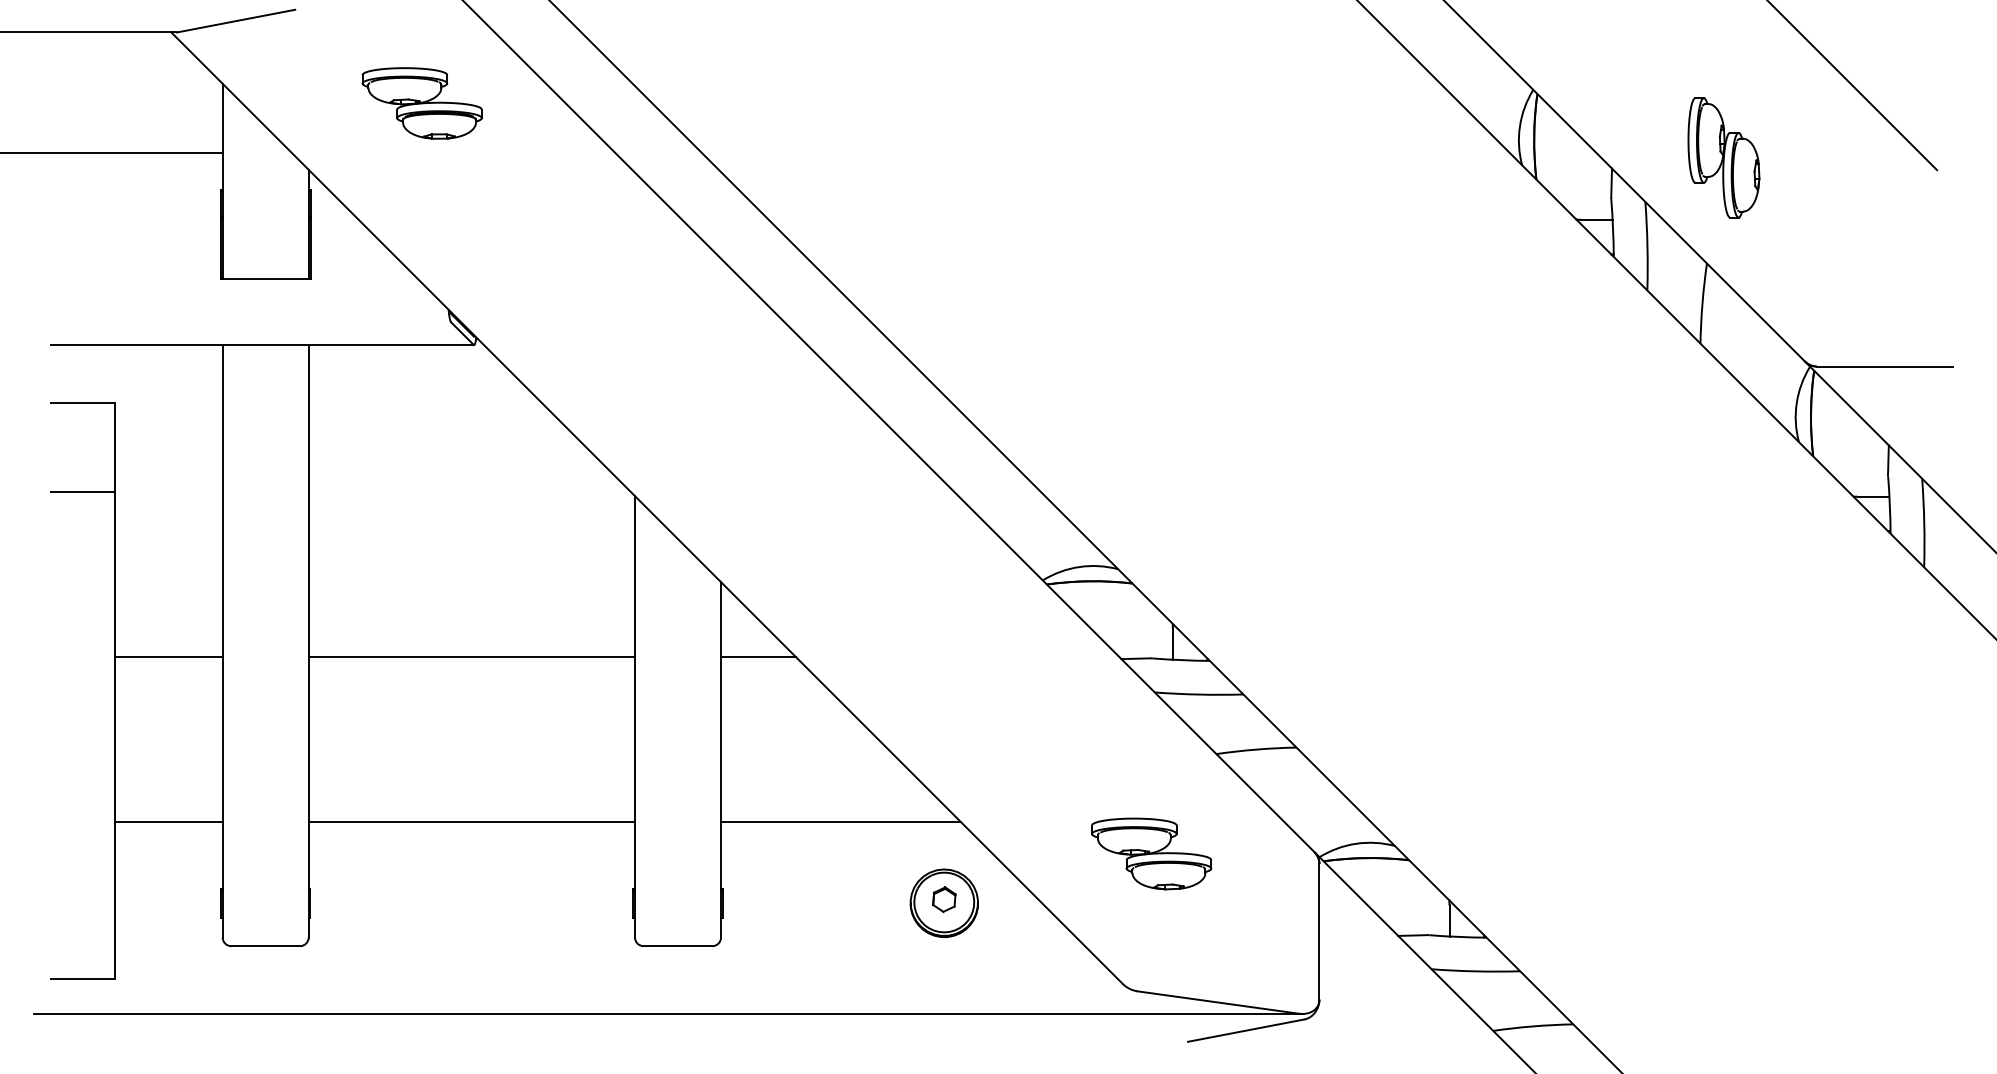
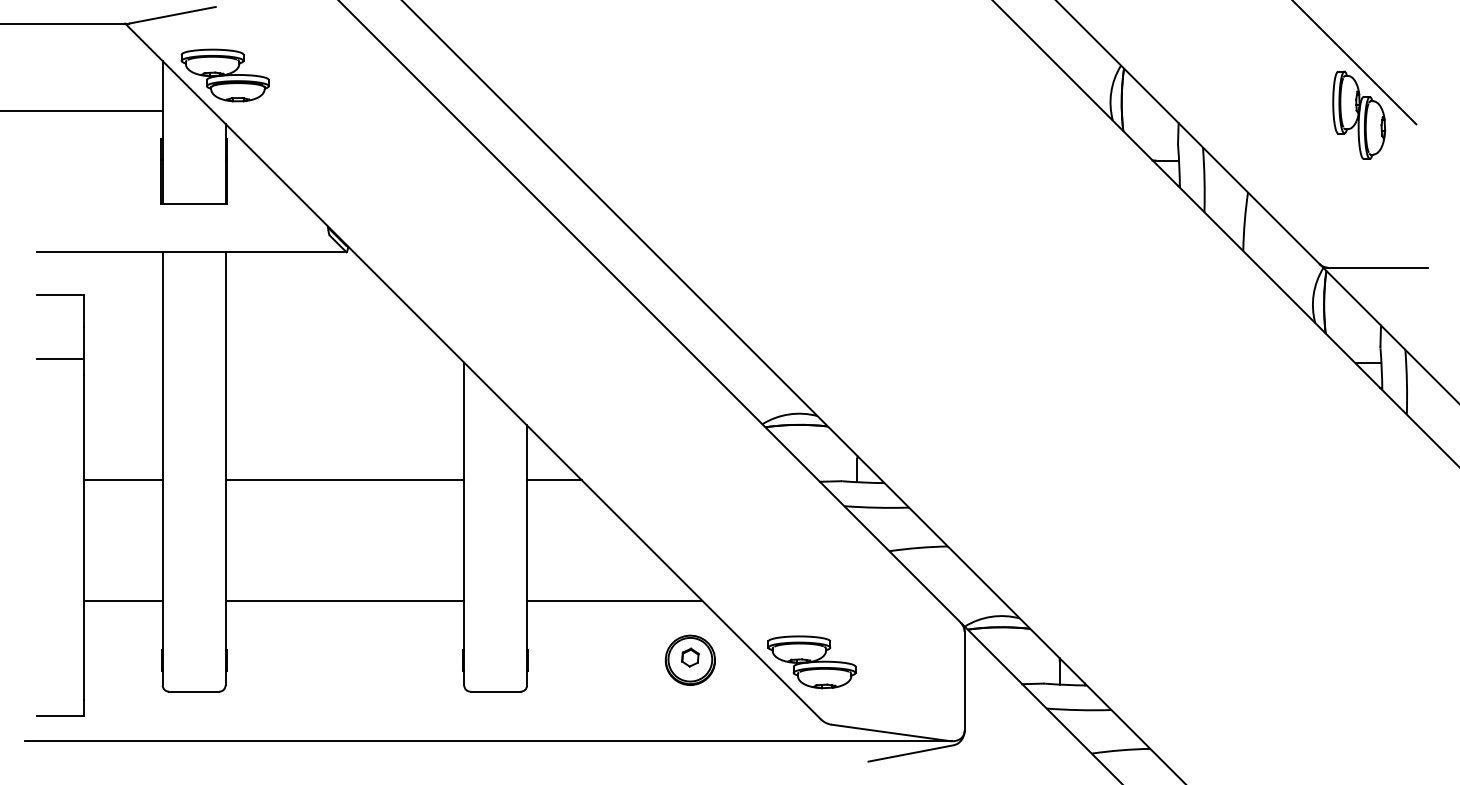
part: (421, 103) -> (224, 75), moved
part: (1723, 157) -> (1358, 115), moved
part: (1151, 853) -> (811, 661), moved

